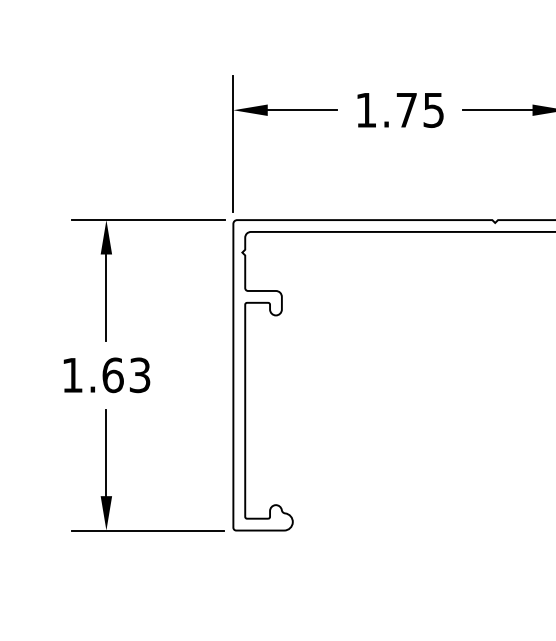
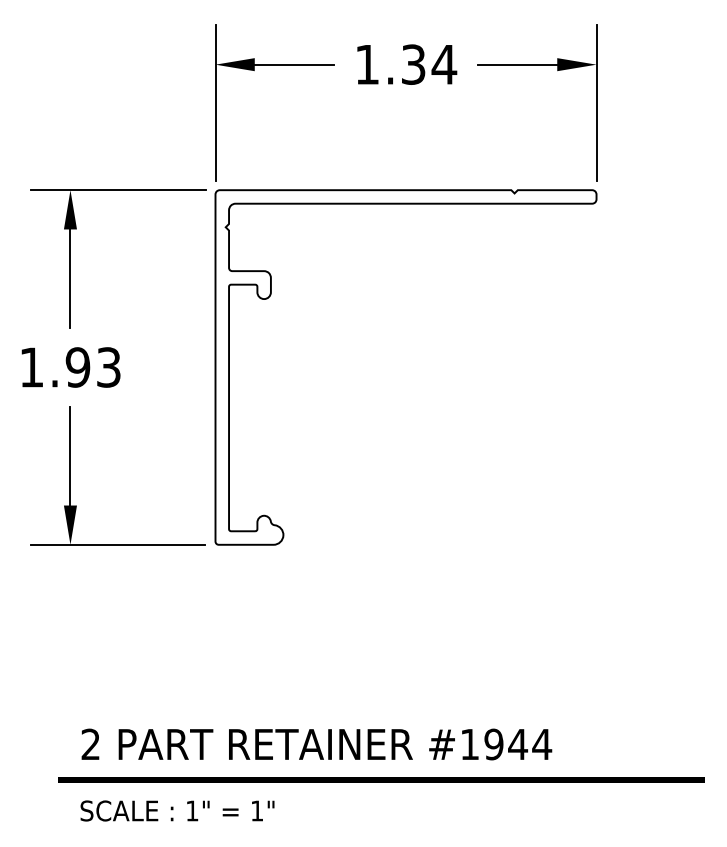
text: (420, 110) -> (429, 64), 1.75 -> 1.34
text: (112, 375) -> (77, 367), 1.63 -> 1.93

